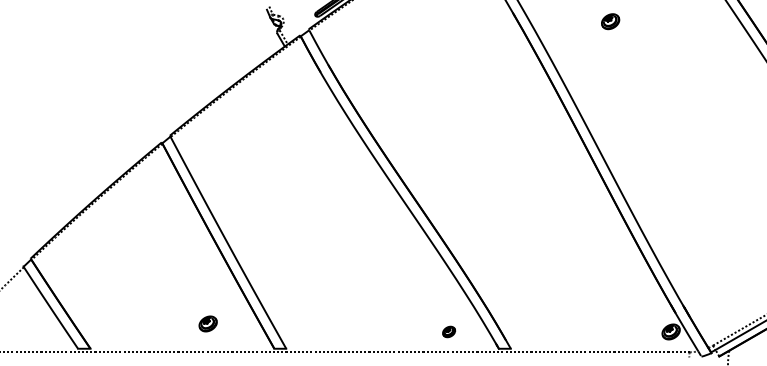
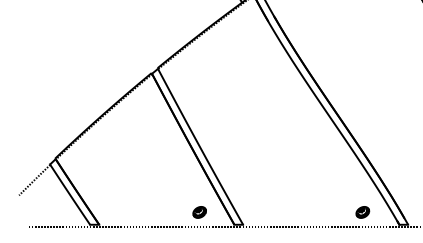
part: (207, 323) -> (199, 212), moved
part: (448, 331) -> (362, 212), size x1.43

